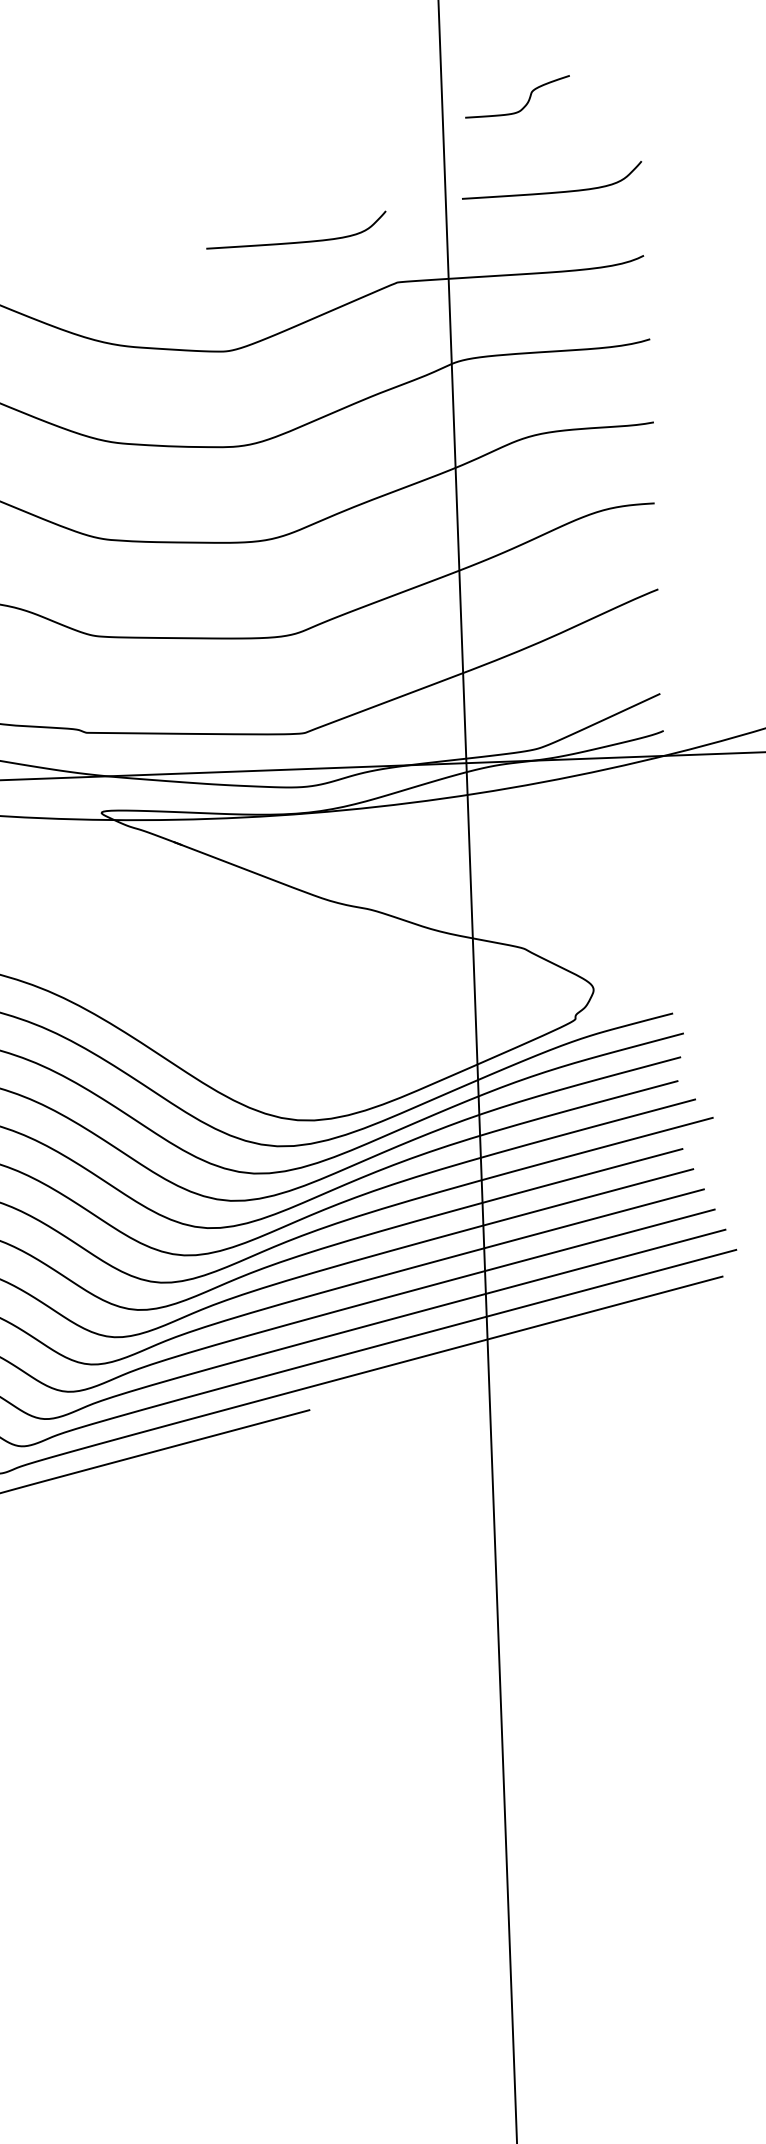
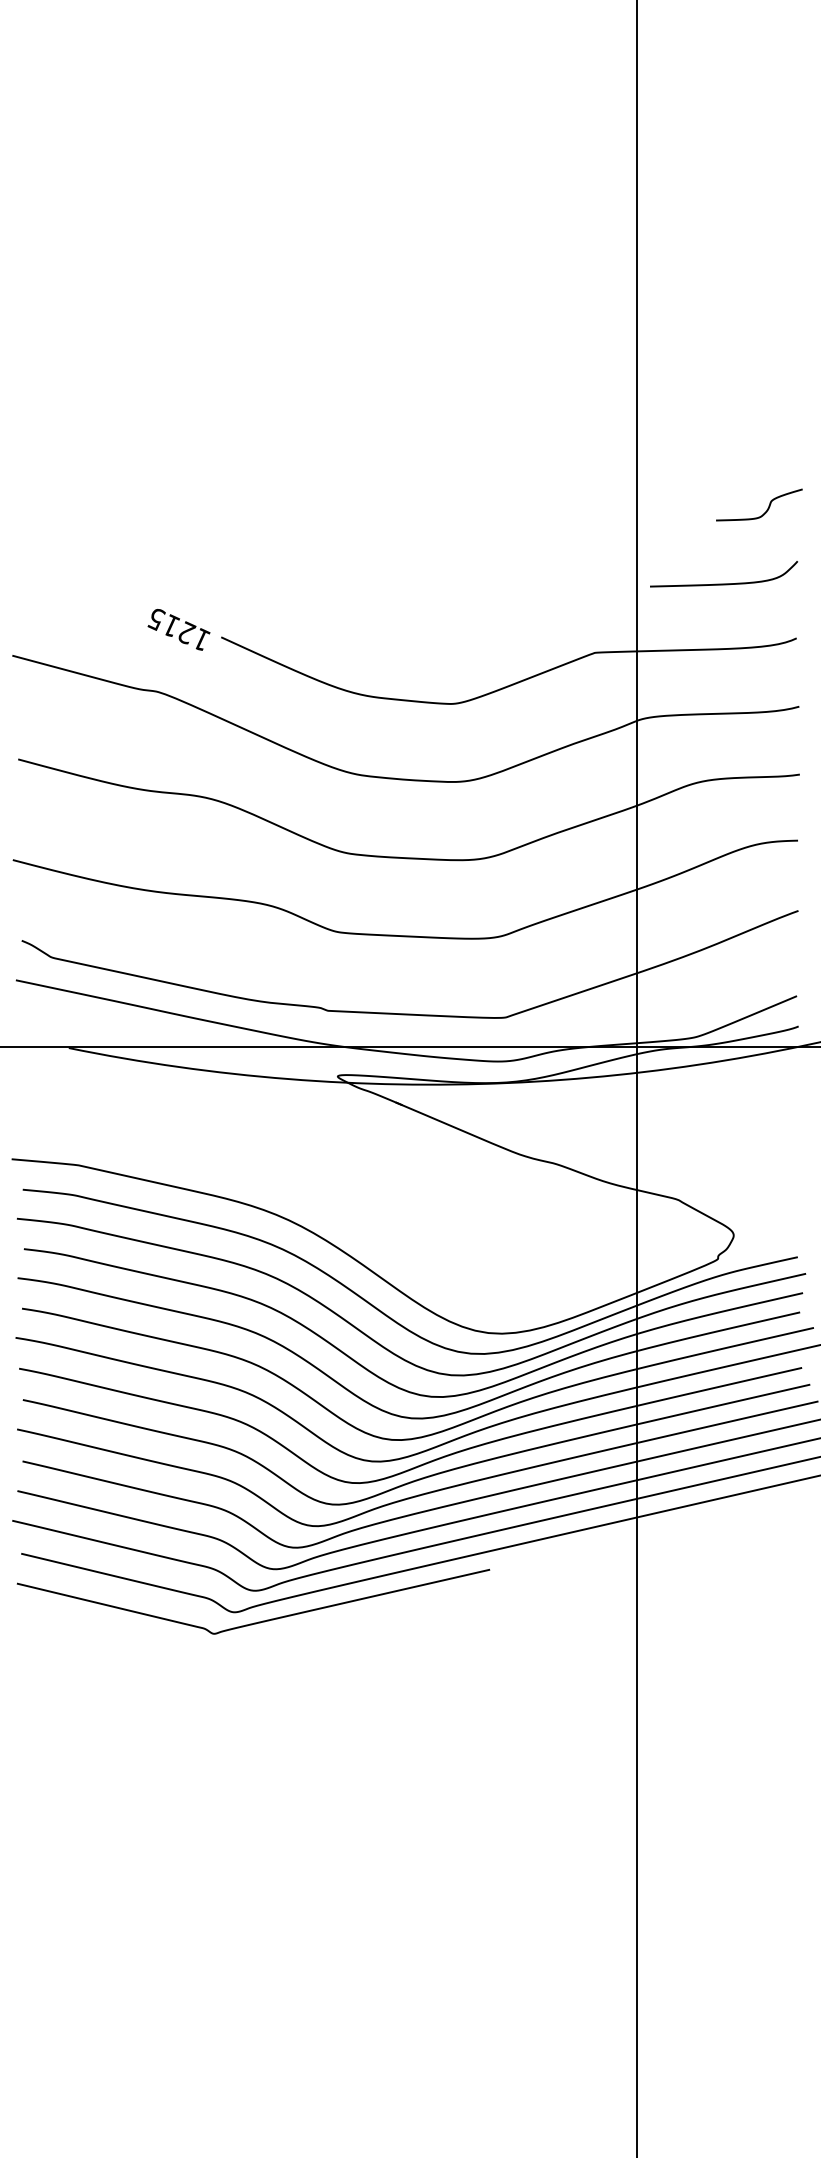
curve: (526, 101) -> (766, 509), moved
curve: (297, 241) -> (514, 616), removed

